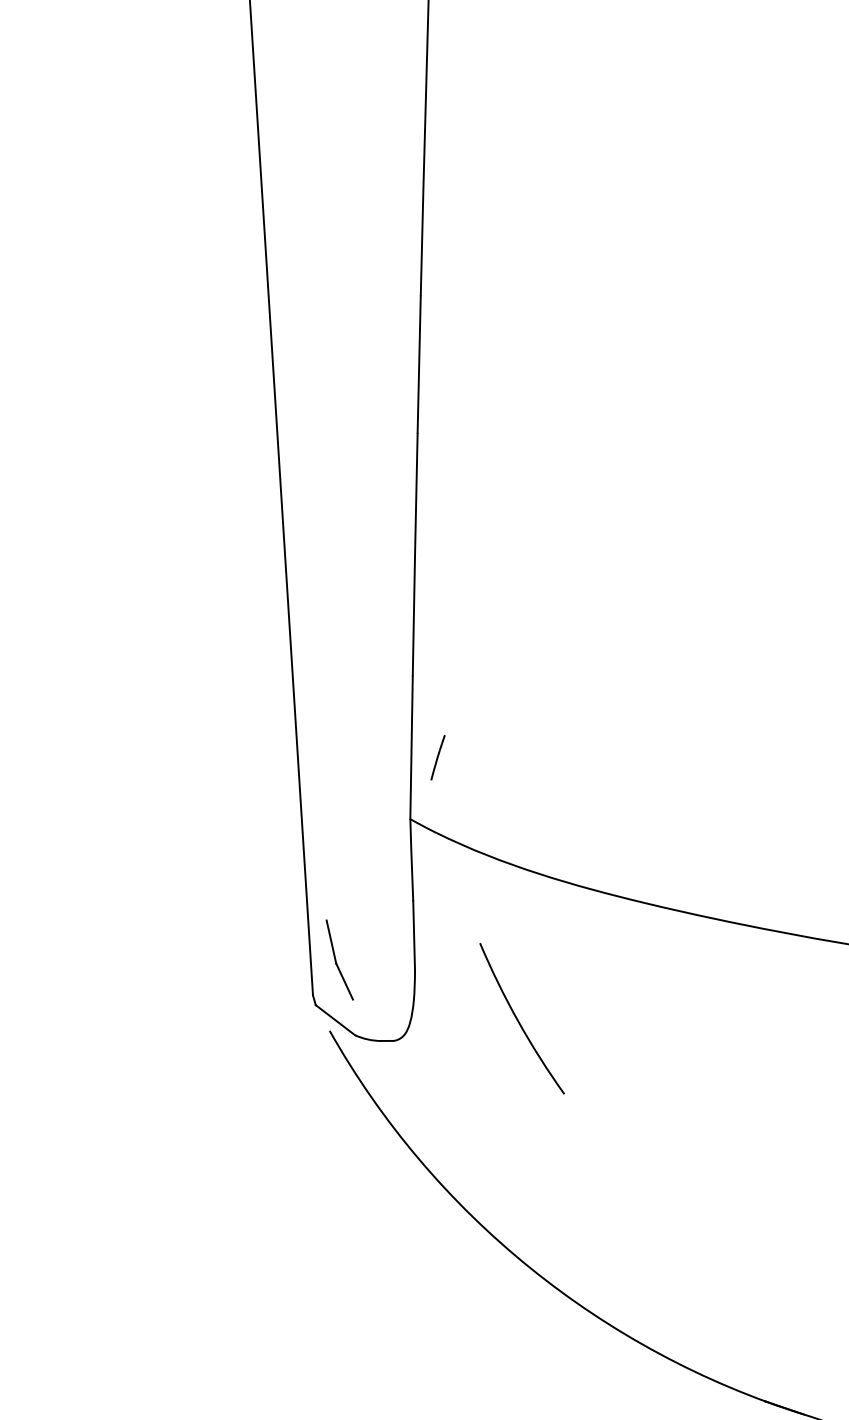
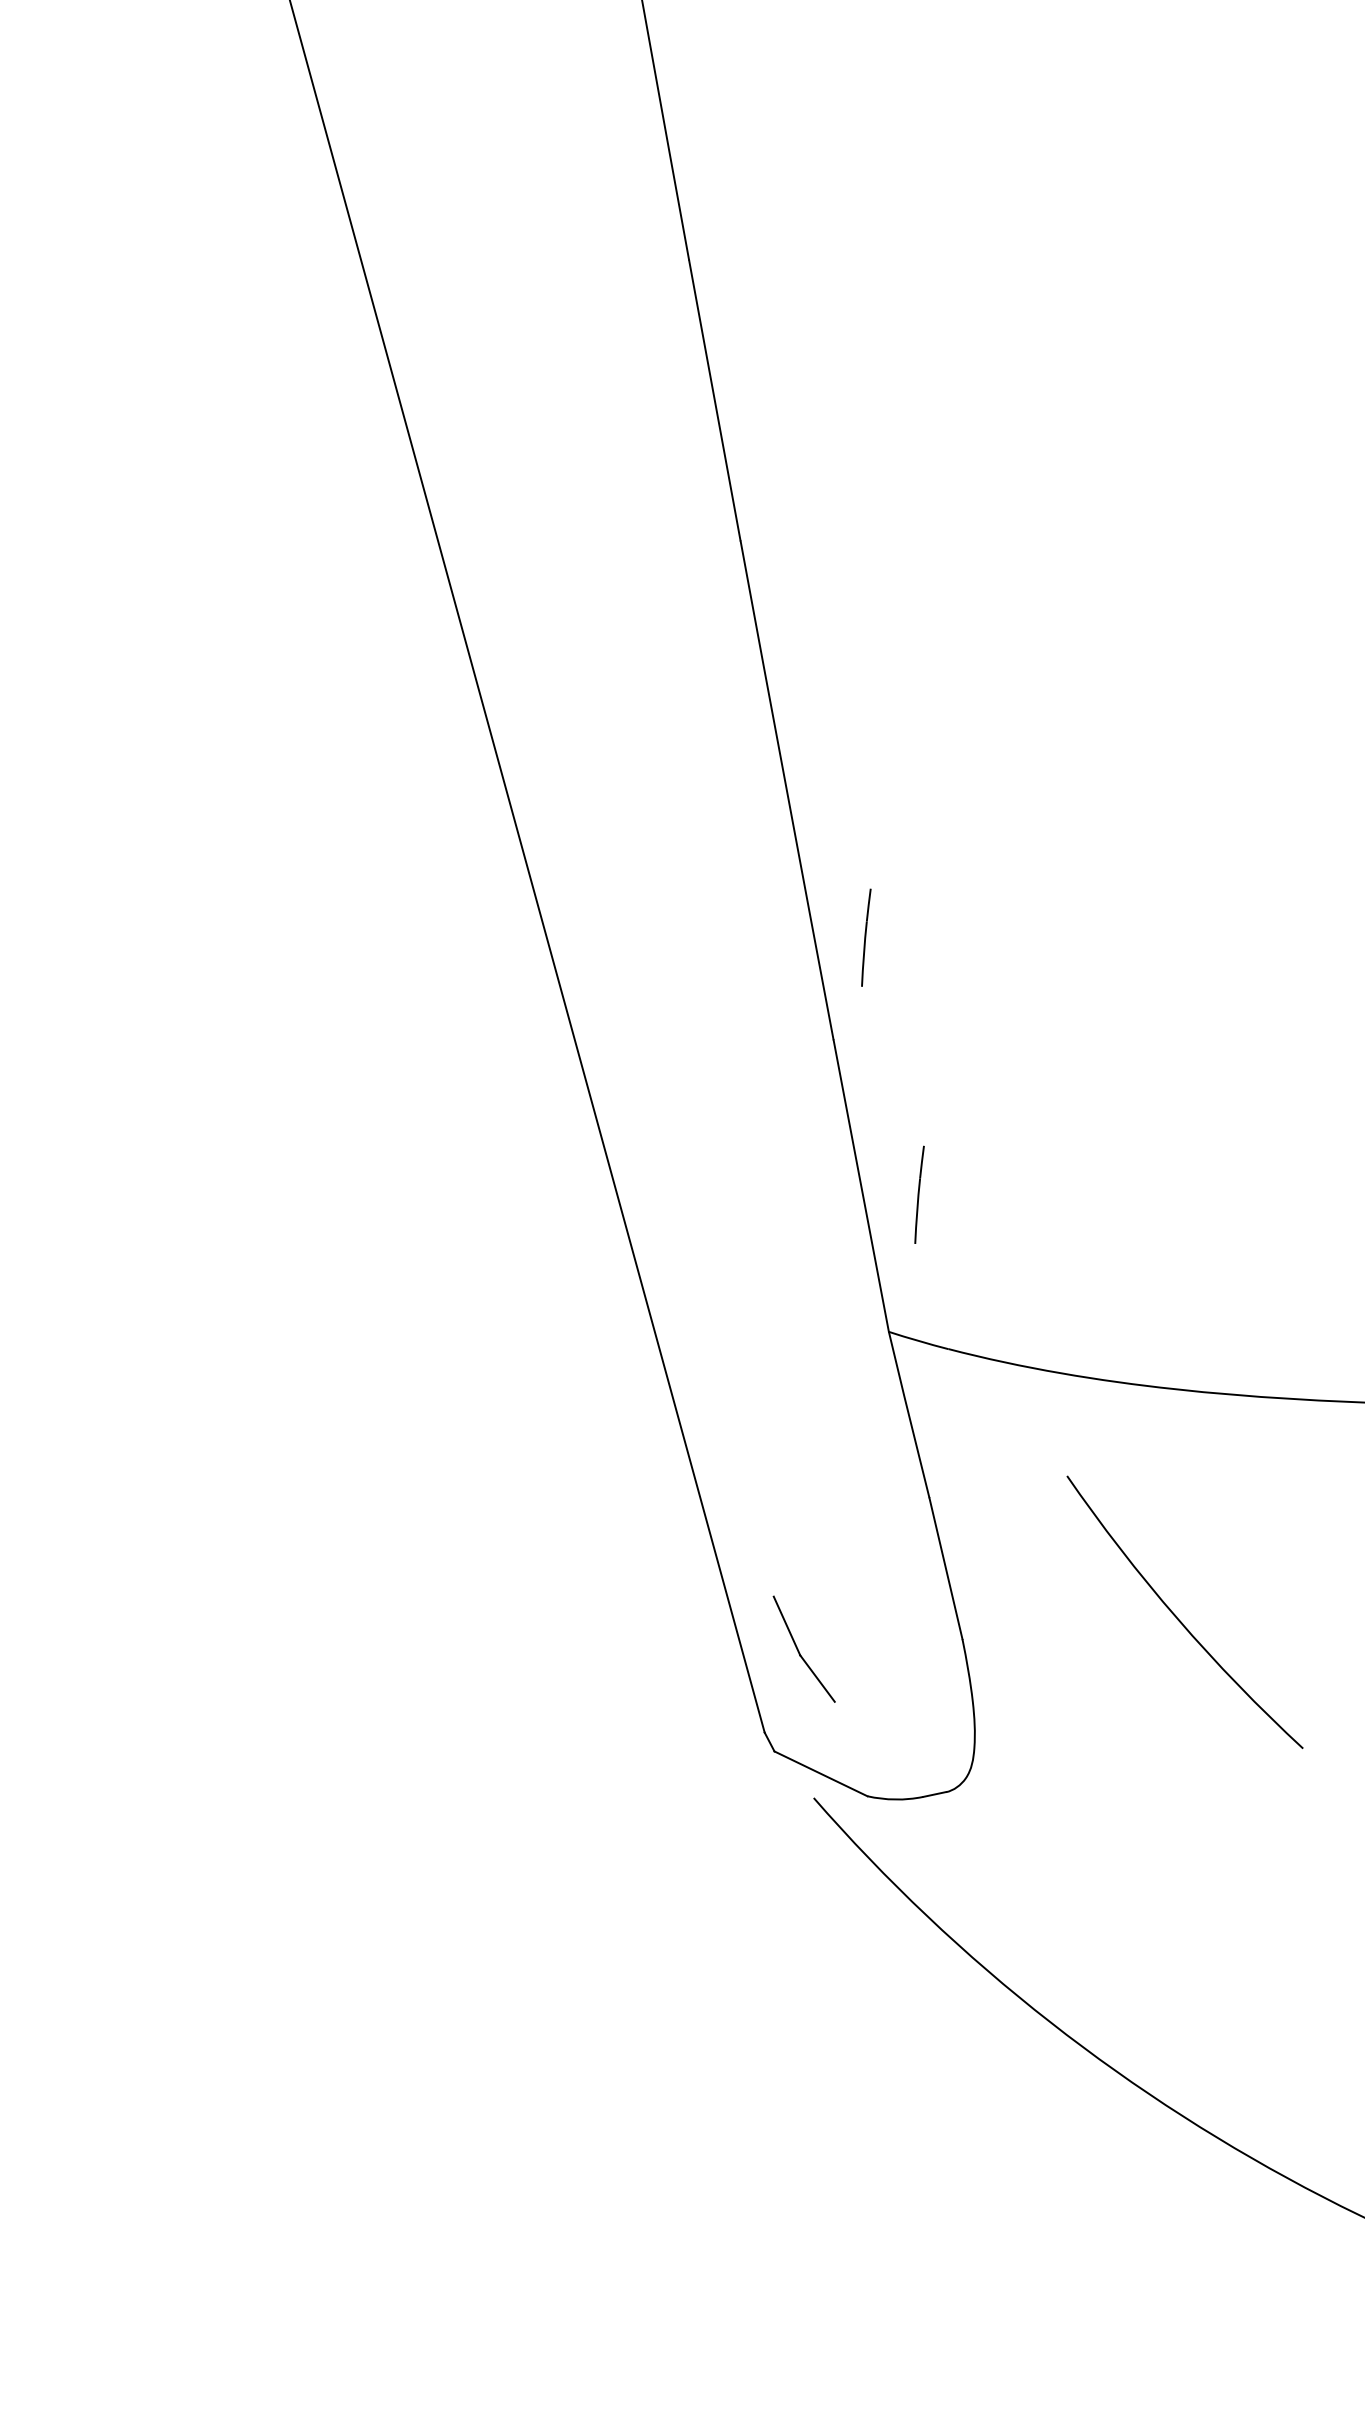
line: (437, 631) -> (864, 937), added
part: (339, 959) -> (803, 1648), size x0.7
arc: (518, 1019) -> (1177, 1615), moved

